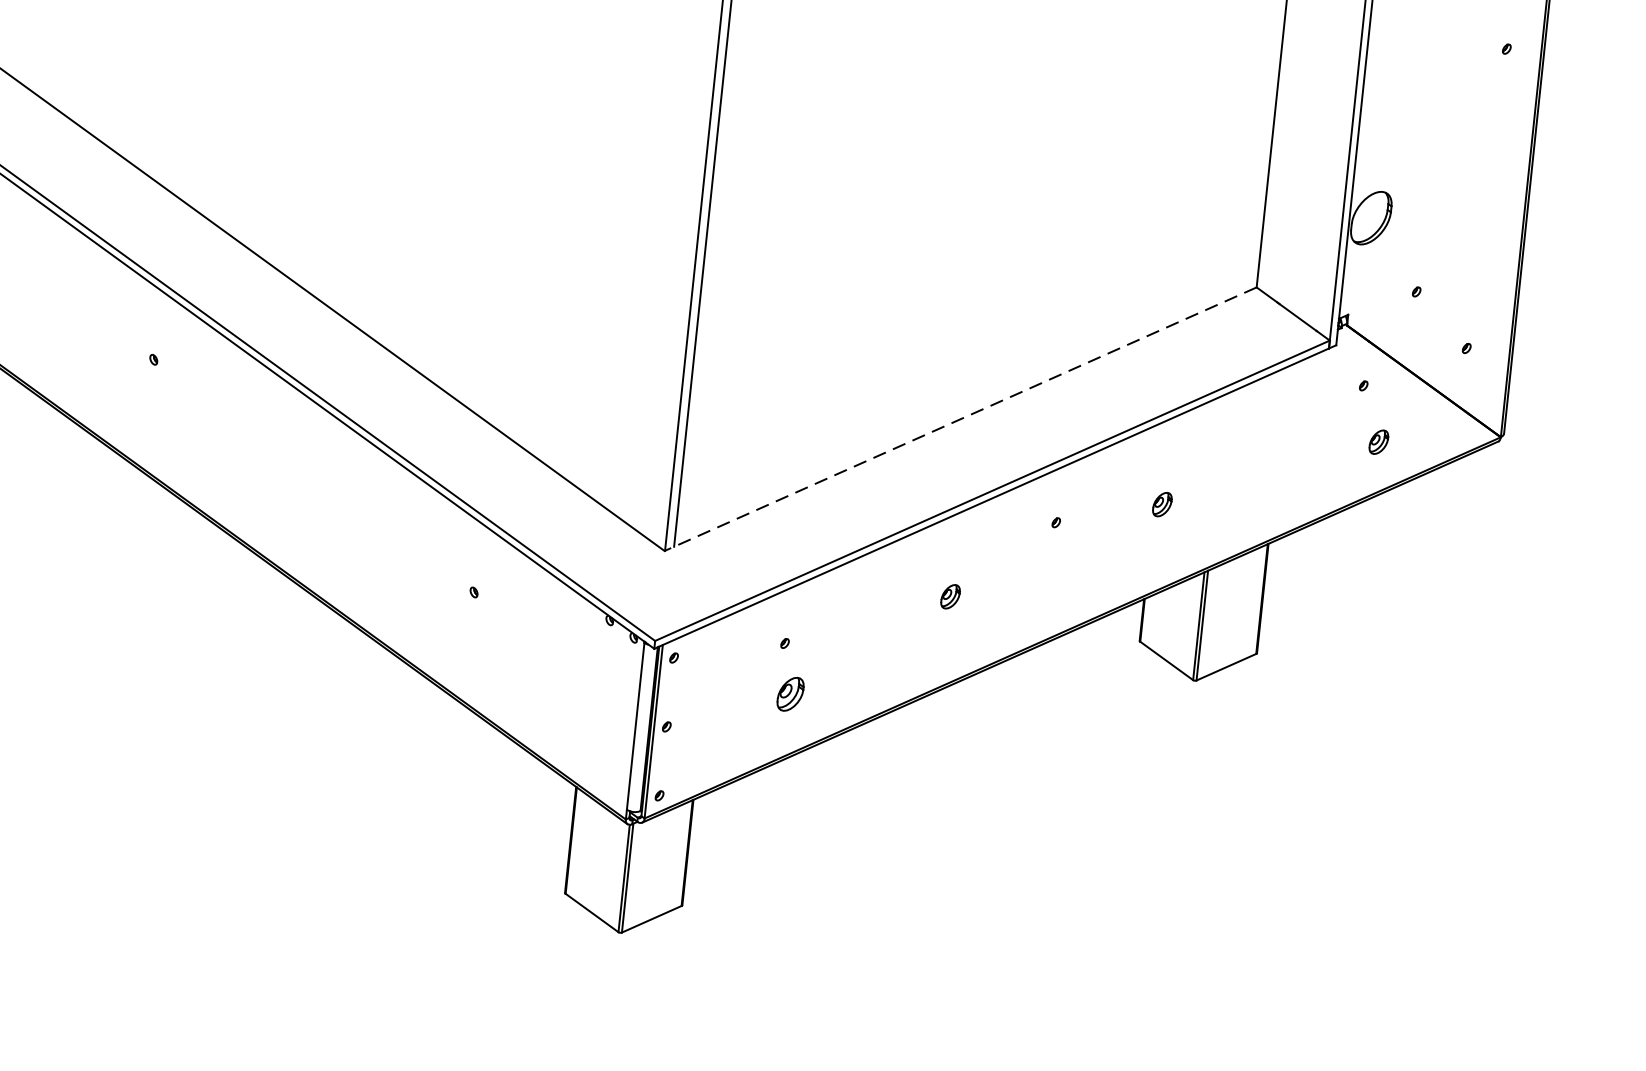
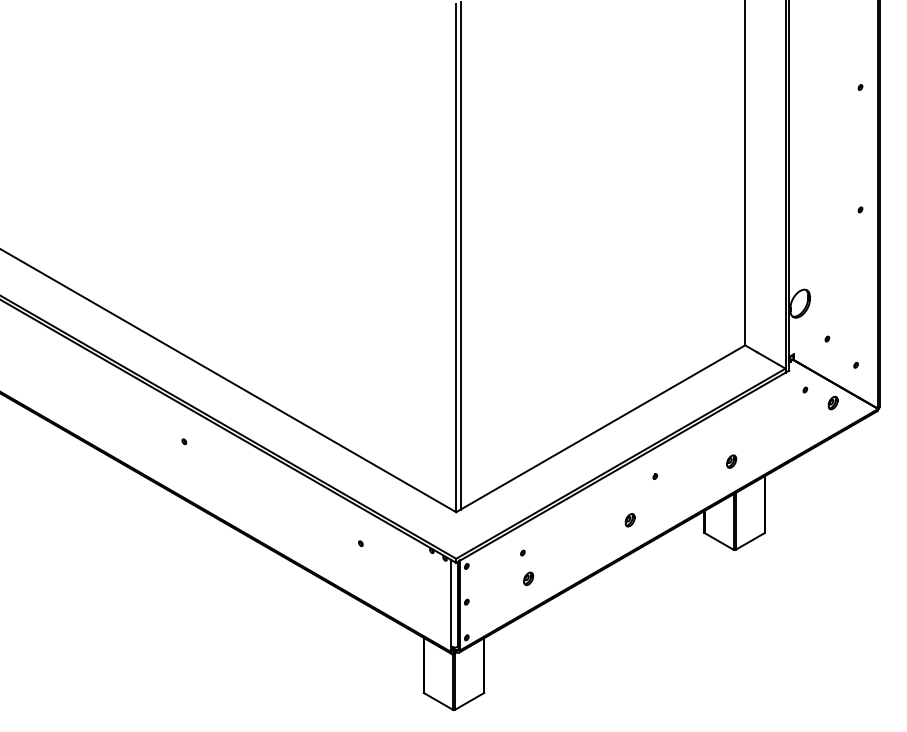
line: (960, 418) -> (600, 428), dashed -> solid
part: (1377, 441) -> (832, 402), moved
part: (1162, 504) -> (731, 461), moved
part: (949, 597) -> (629, 520), moved
part: (790, 693) -> (528, 578), size x0.71

